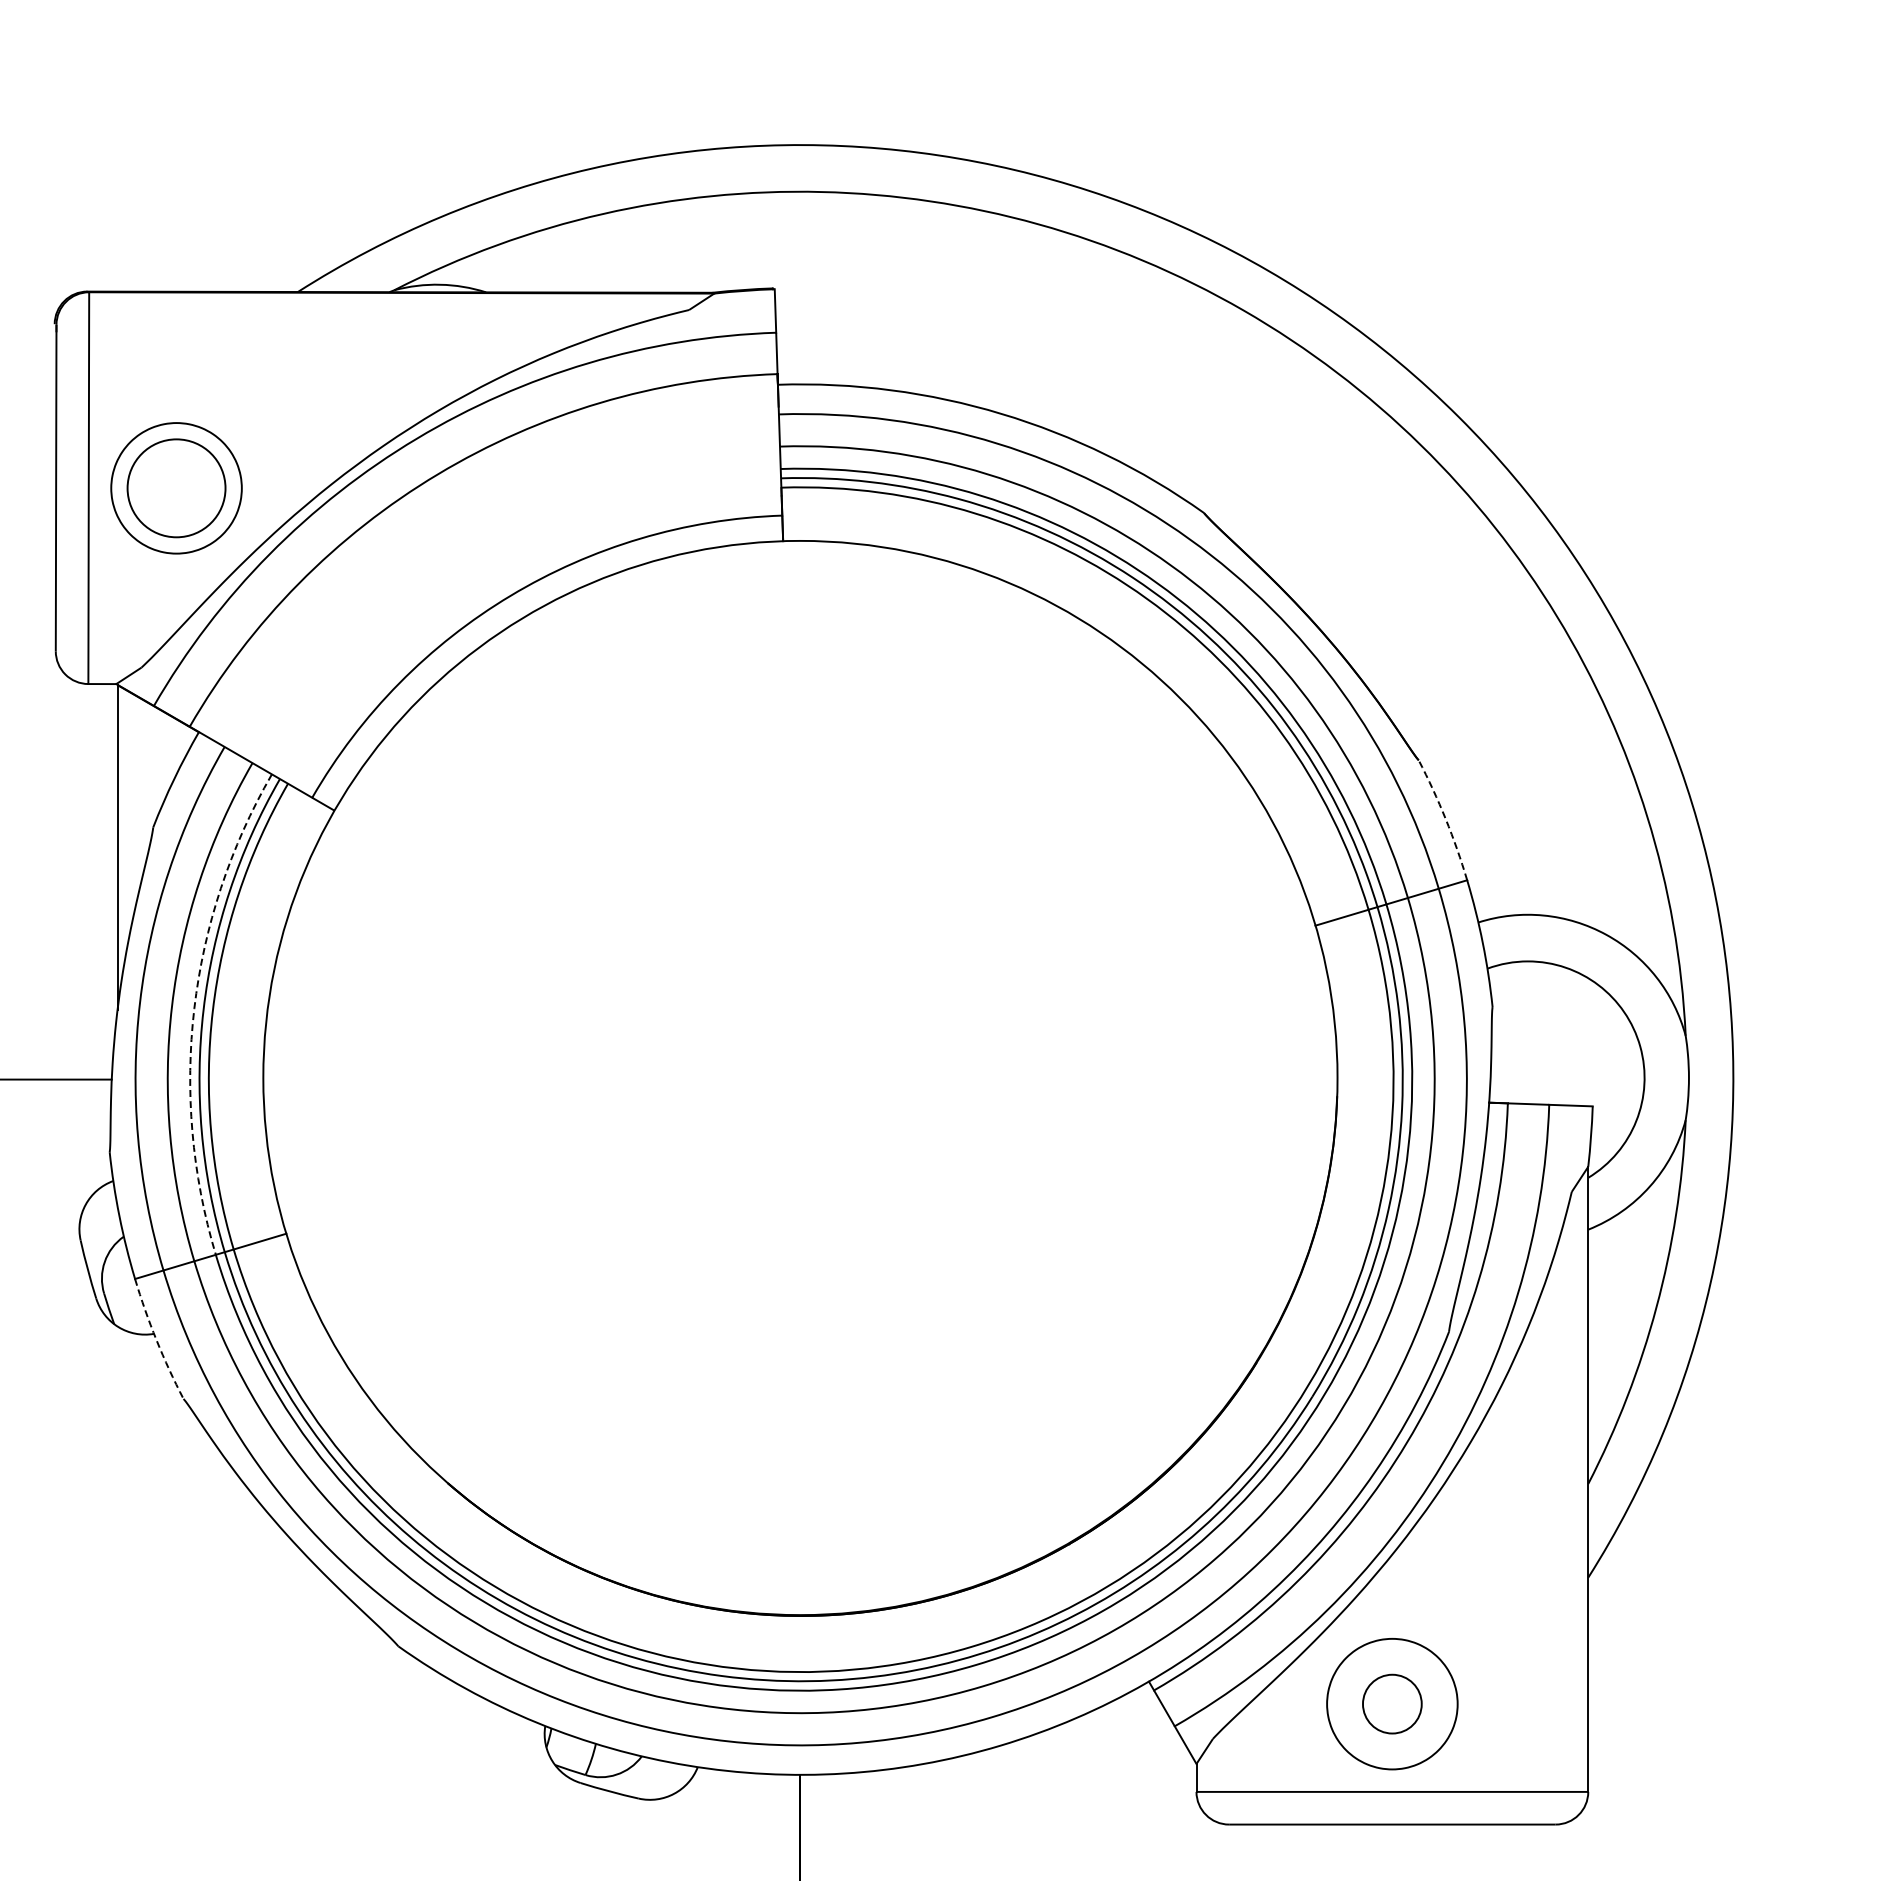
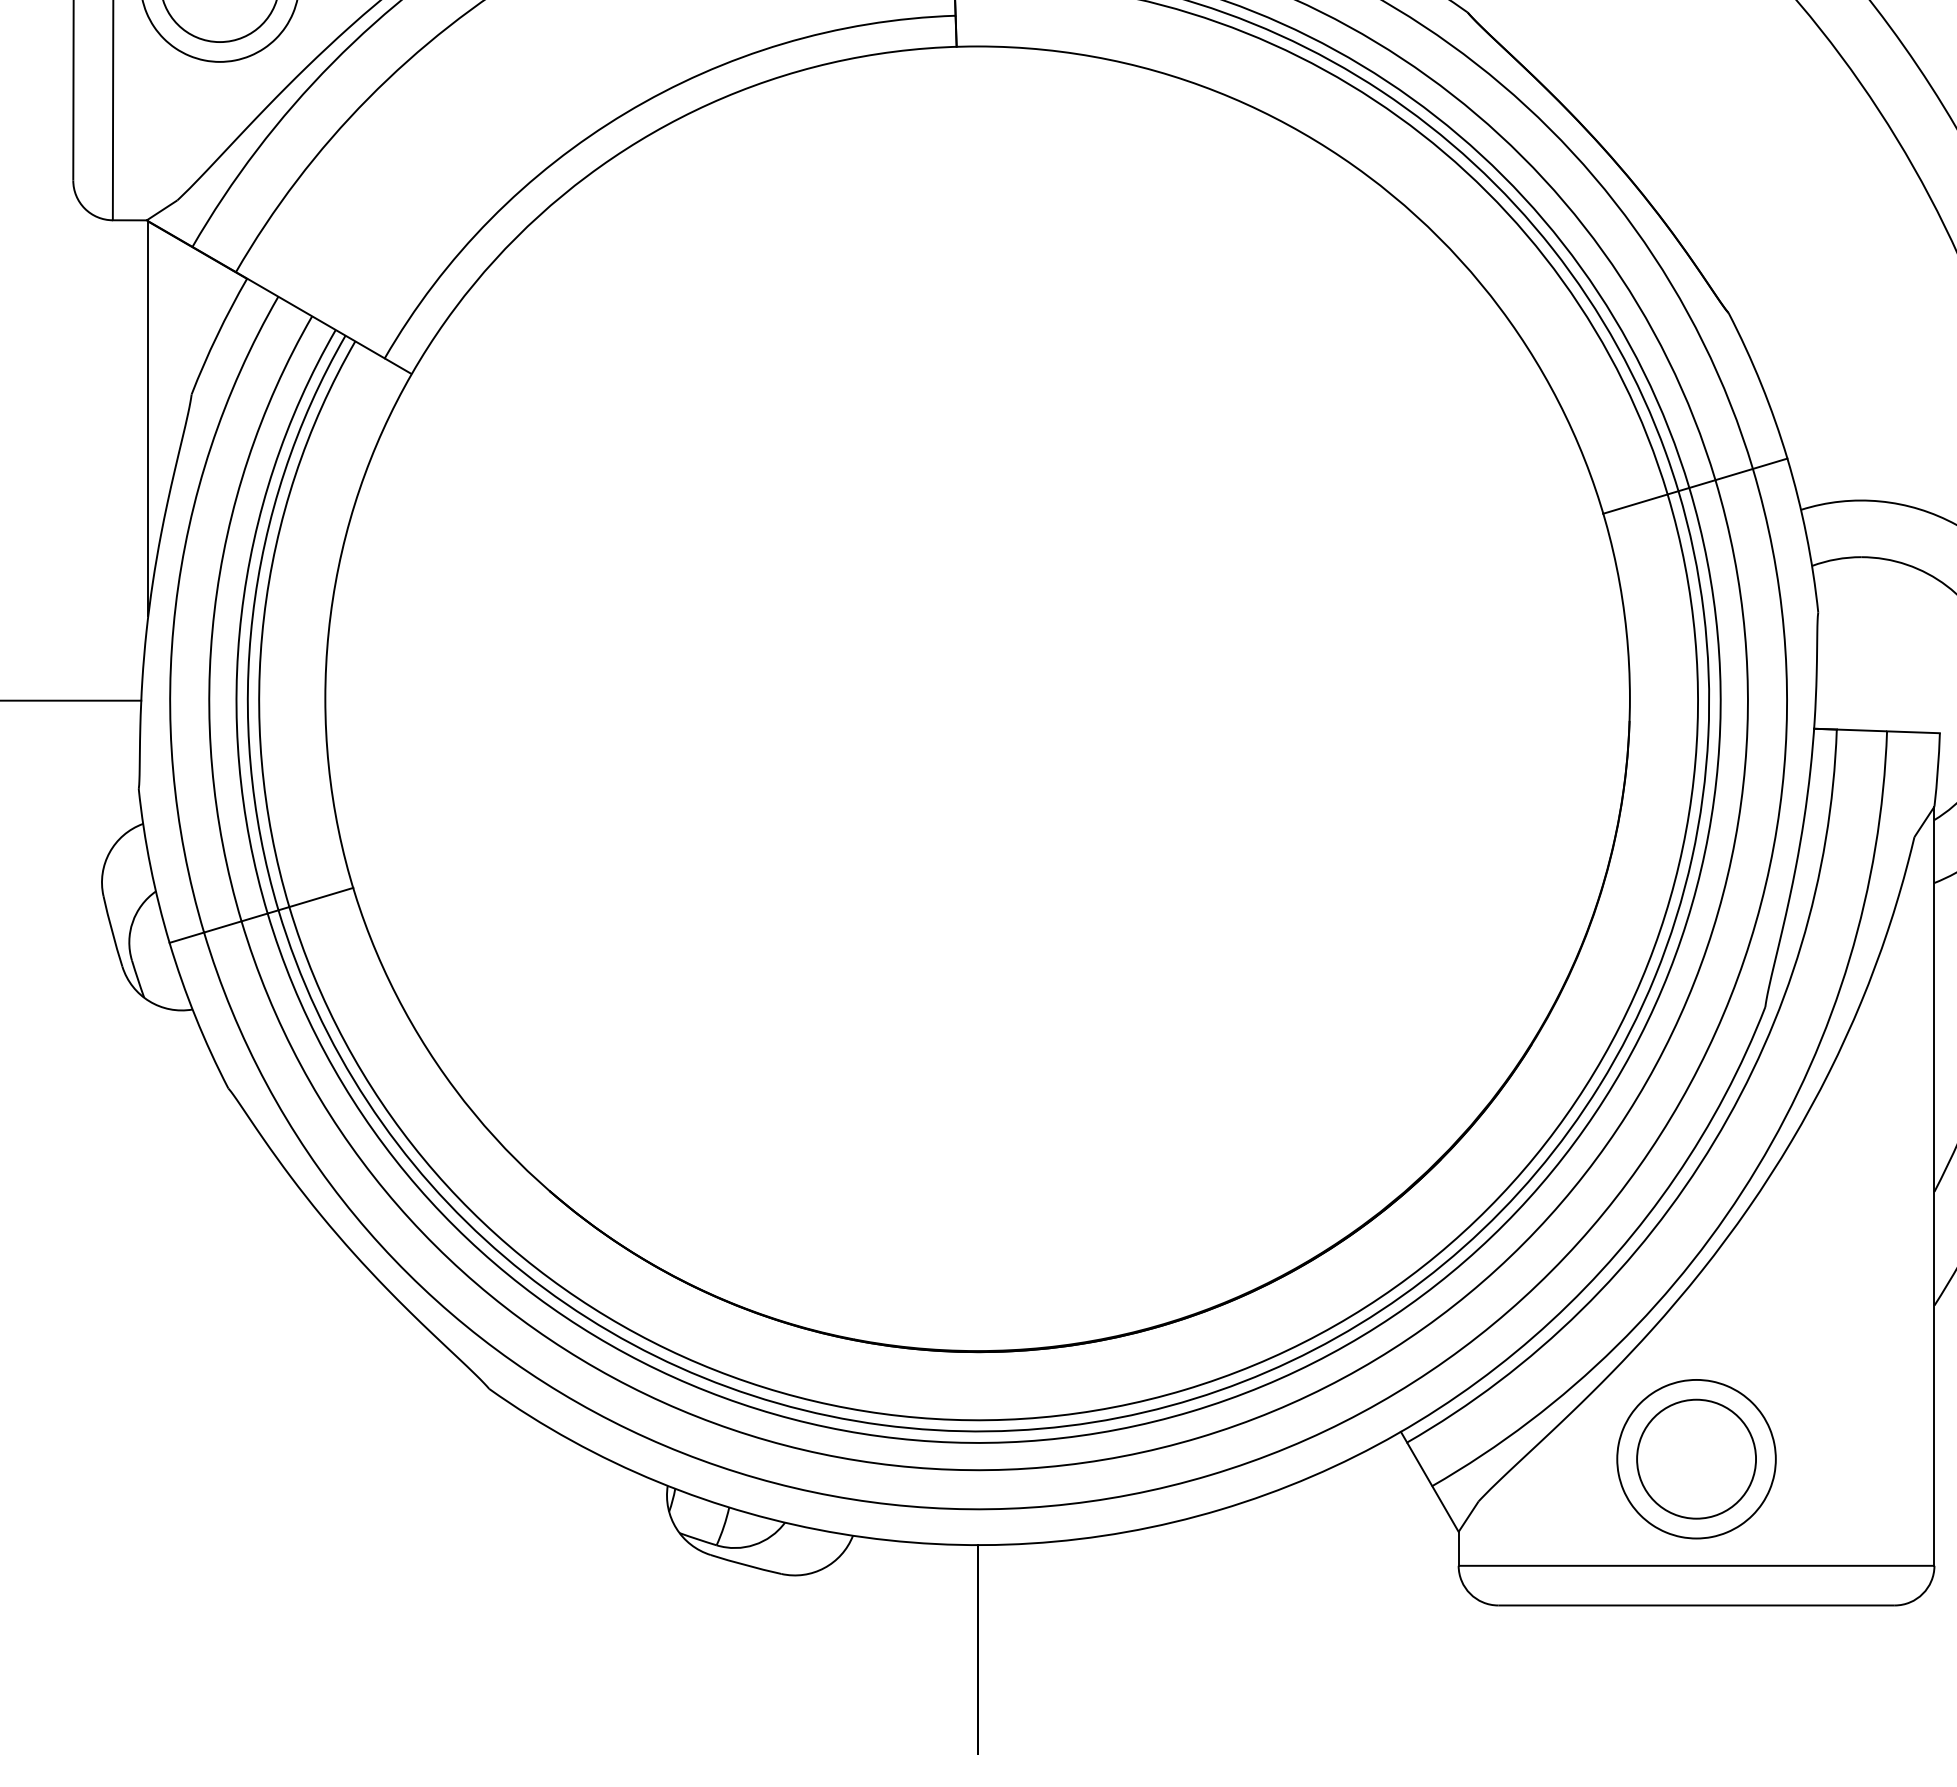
arc: (1445, 819) -> (1761, 384), dashed -> solid
arc: (194, 1008) -> (241, 614), dashed -> solid
arc: (156, 1340) -> (195, 1017), dashed -> solid
circle: (1392, 1704) -> (1696, 1459), size x1.67

